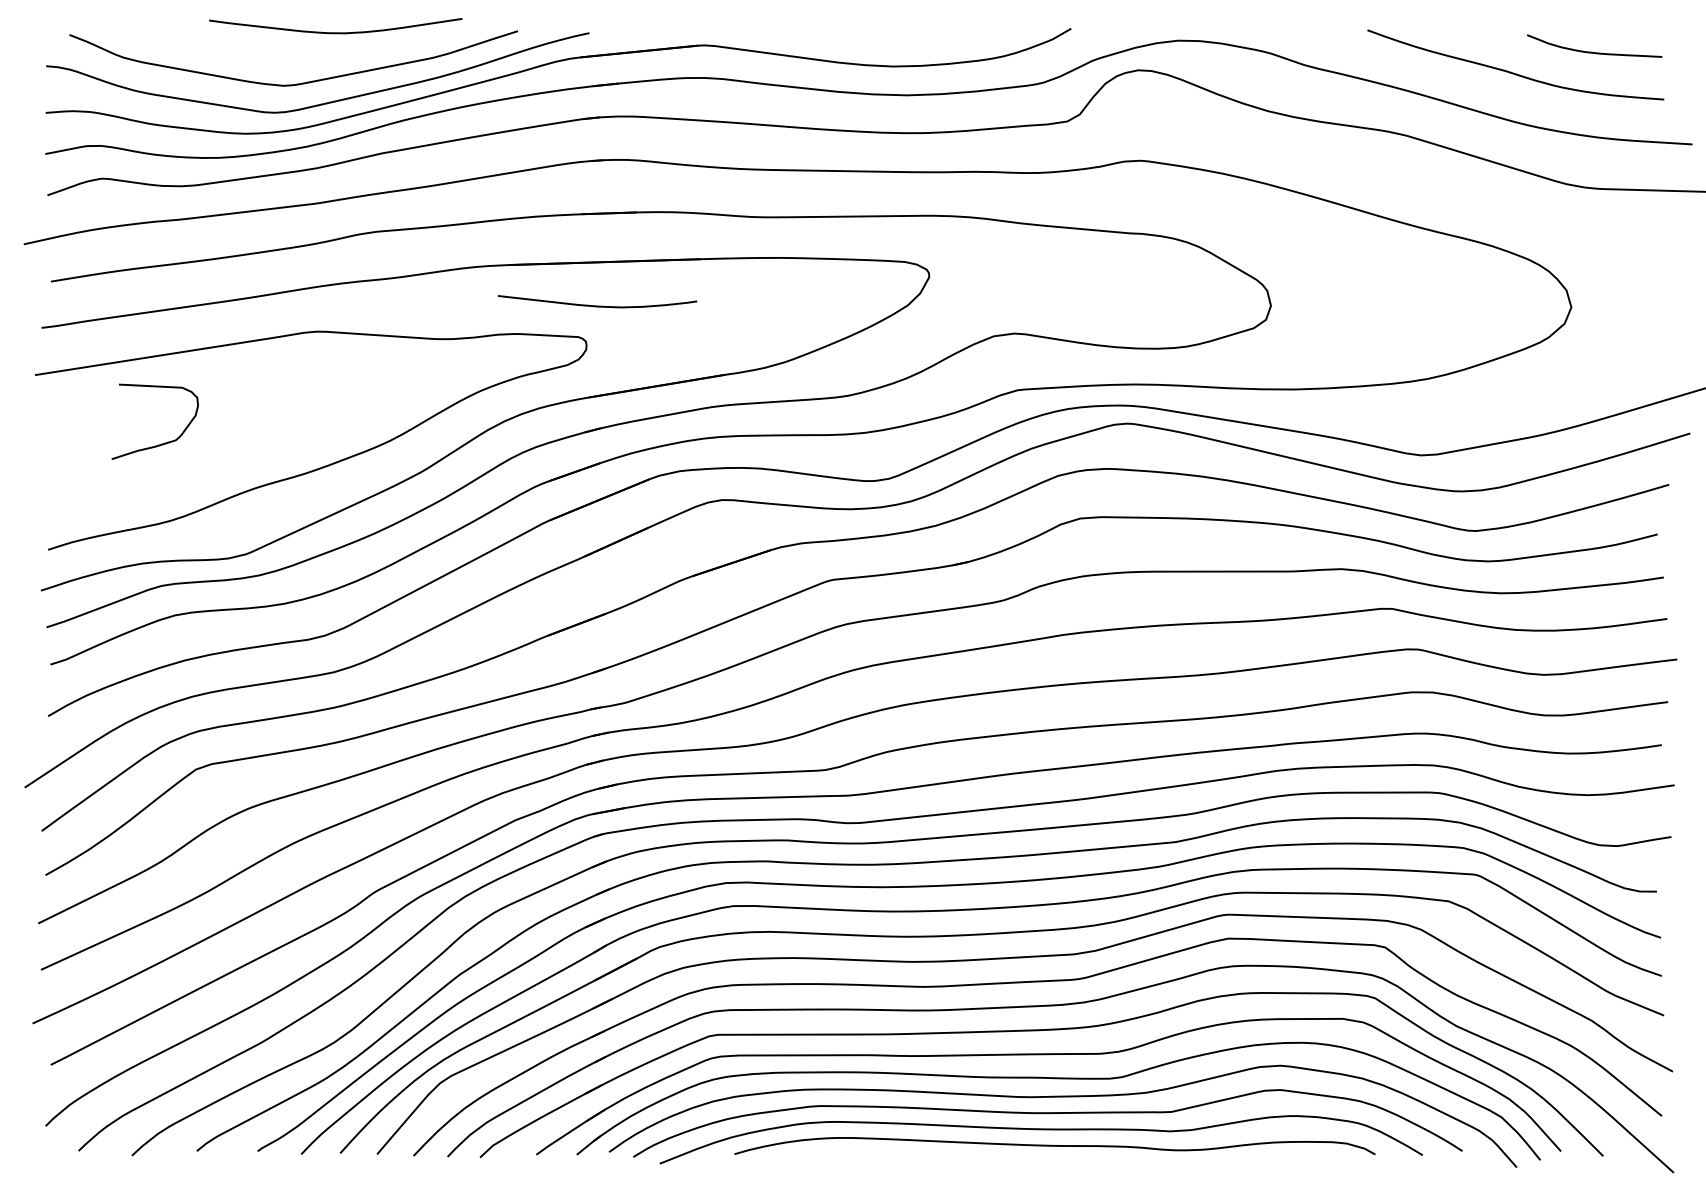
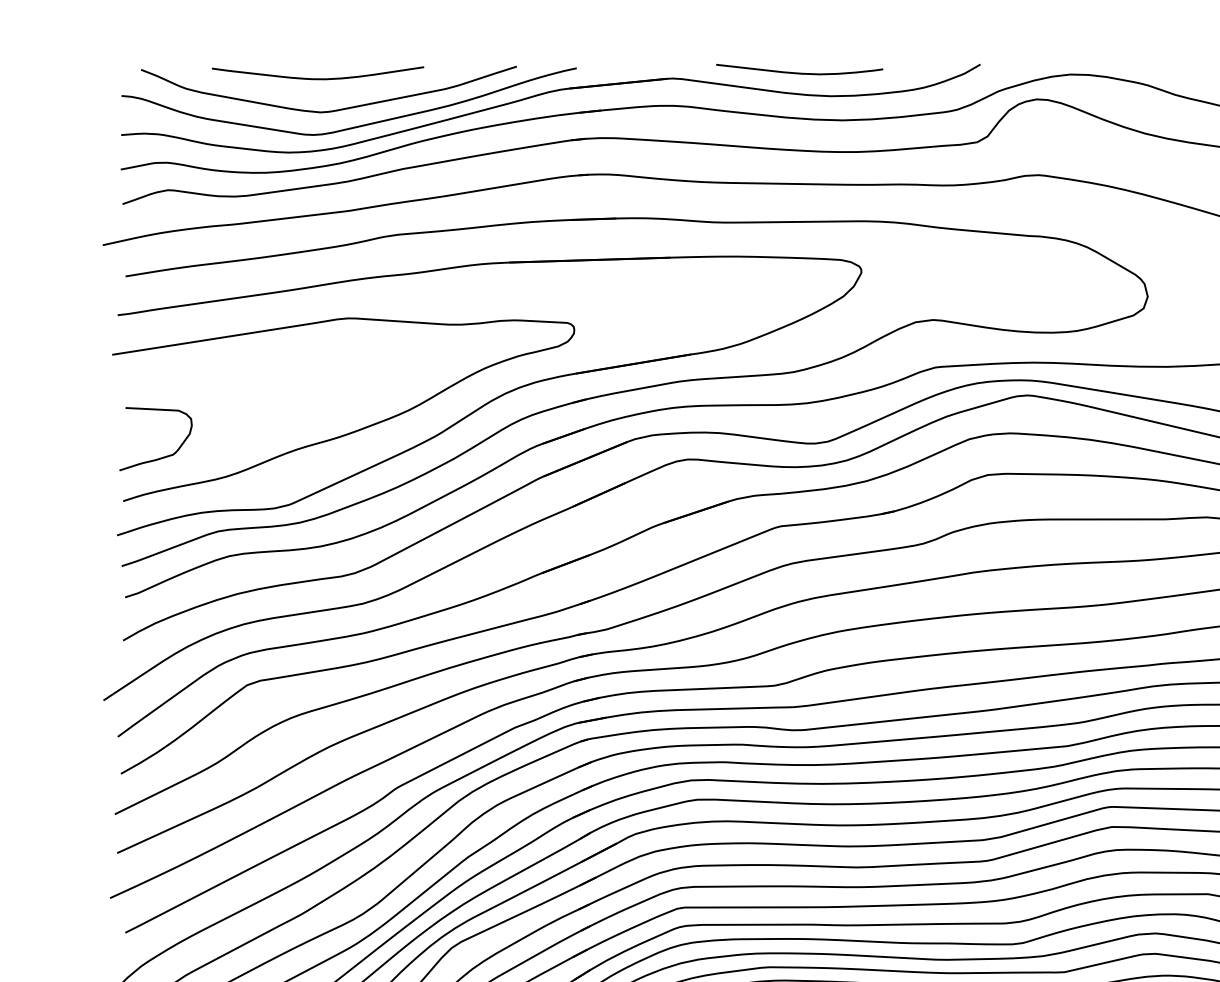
curve: (335, 32) -> (317, 78), moved
curve: (597, 305) -> (799, 72), moved
curve: (161, 443) -> (161, 457), moved

